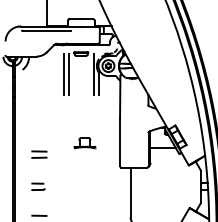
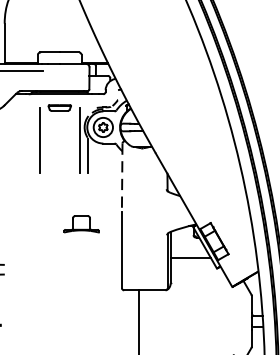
line: (63, 73) -> (31, 139), removed
line: (120, 98) -> (122, 179), solid -> dashed
part: (84, 143) -> (80, 224), moved

